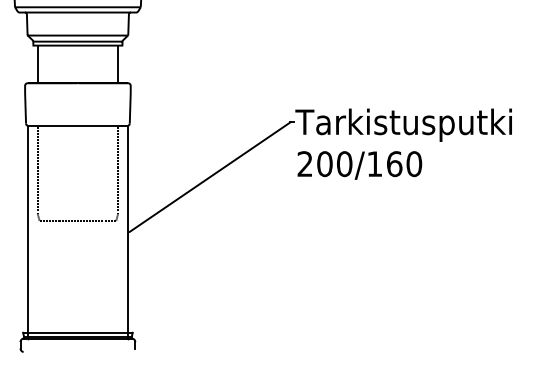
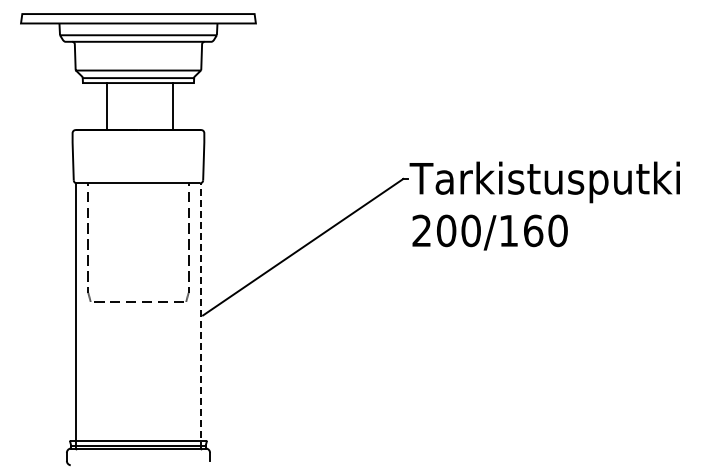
line: (37, 64) -> (107, 106), moved
line: (118, 64) -> (172, 106), moved
line: (128, 232) -> (201, 316), solid -> dashed

